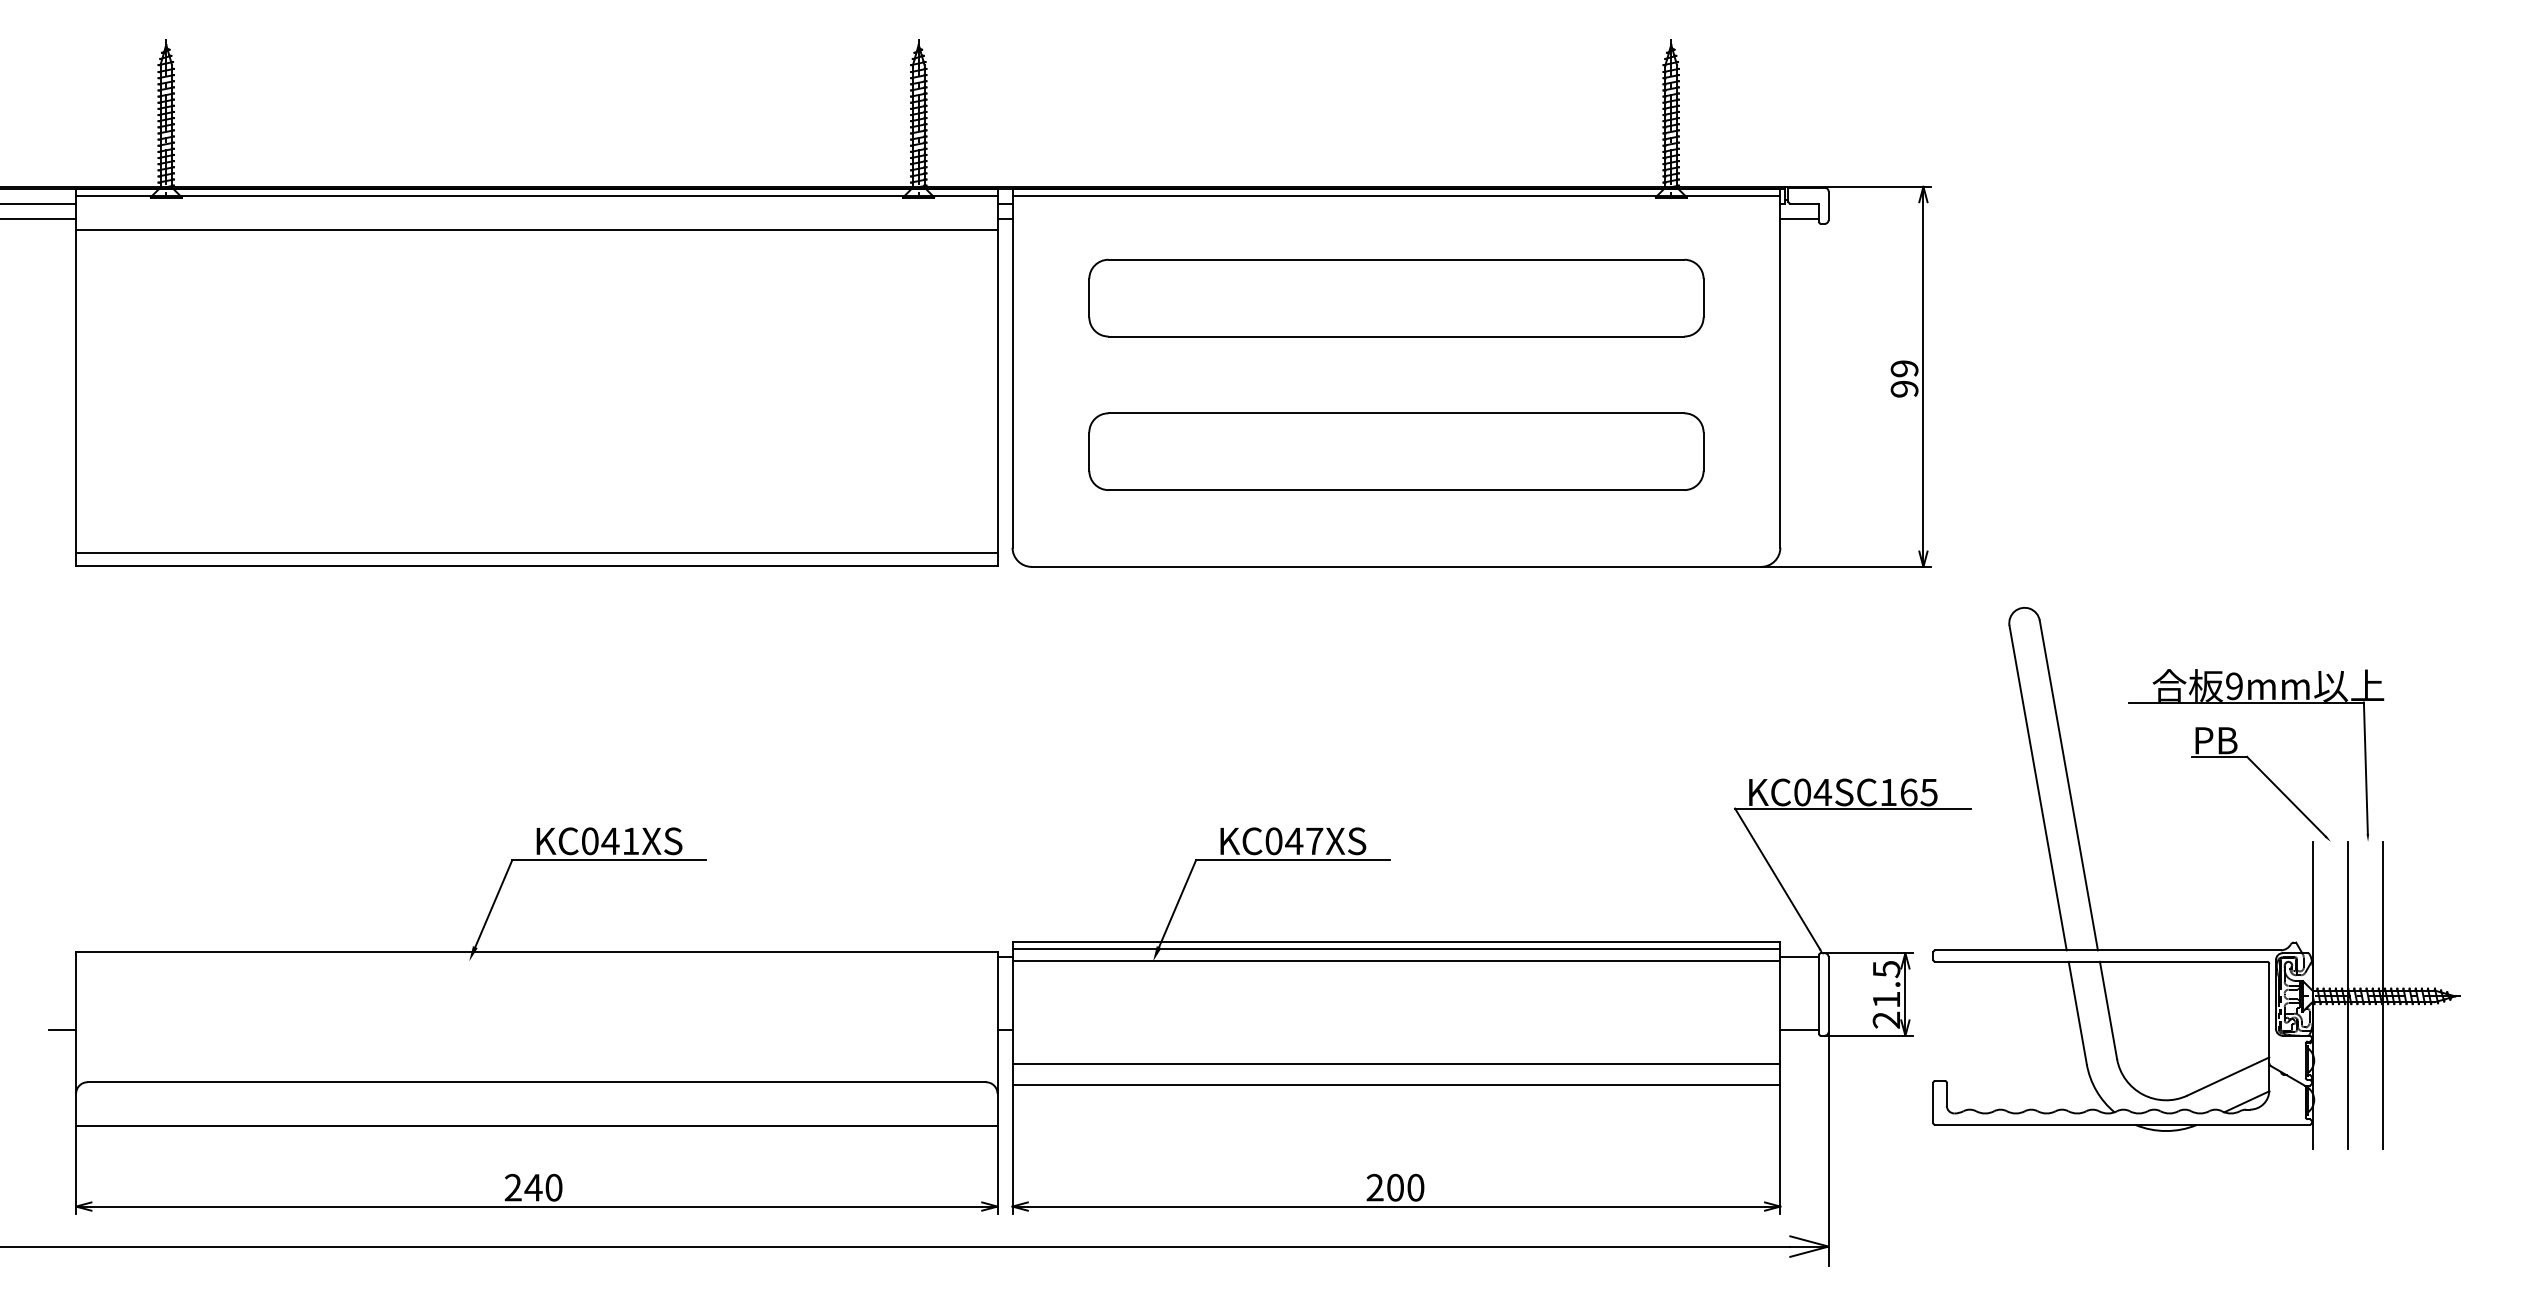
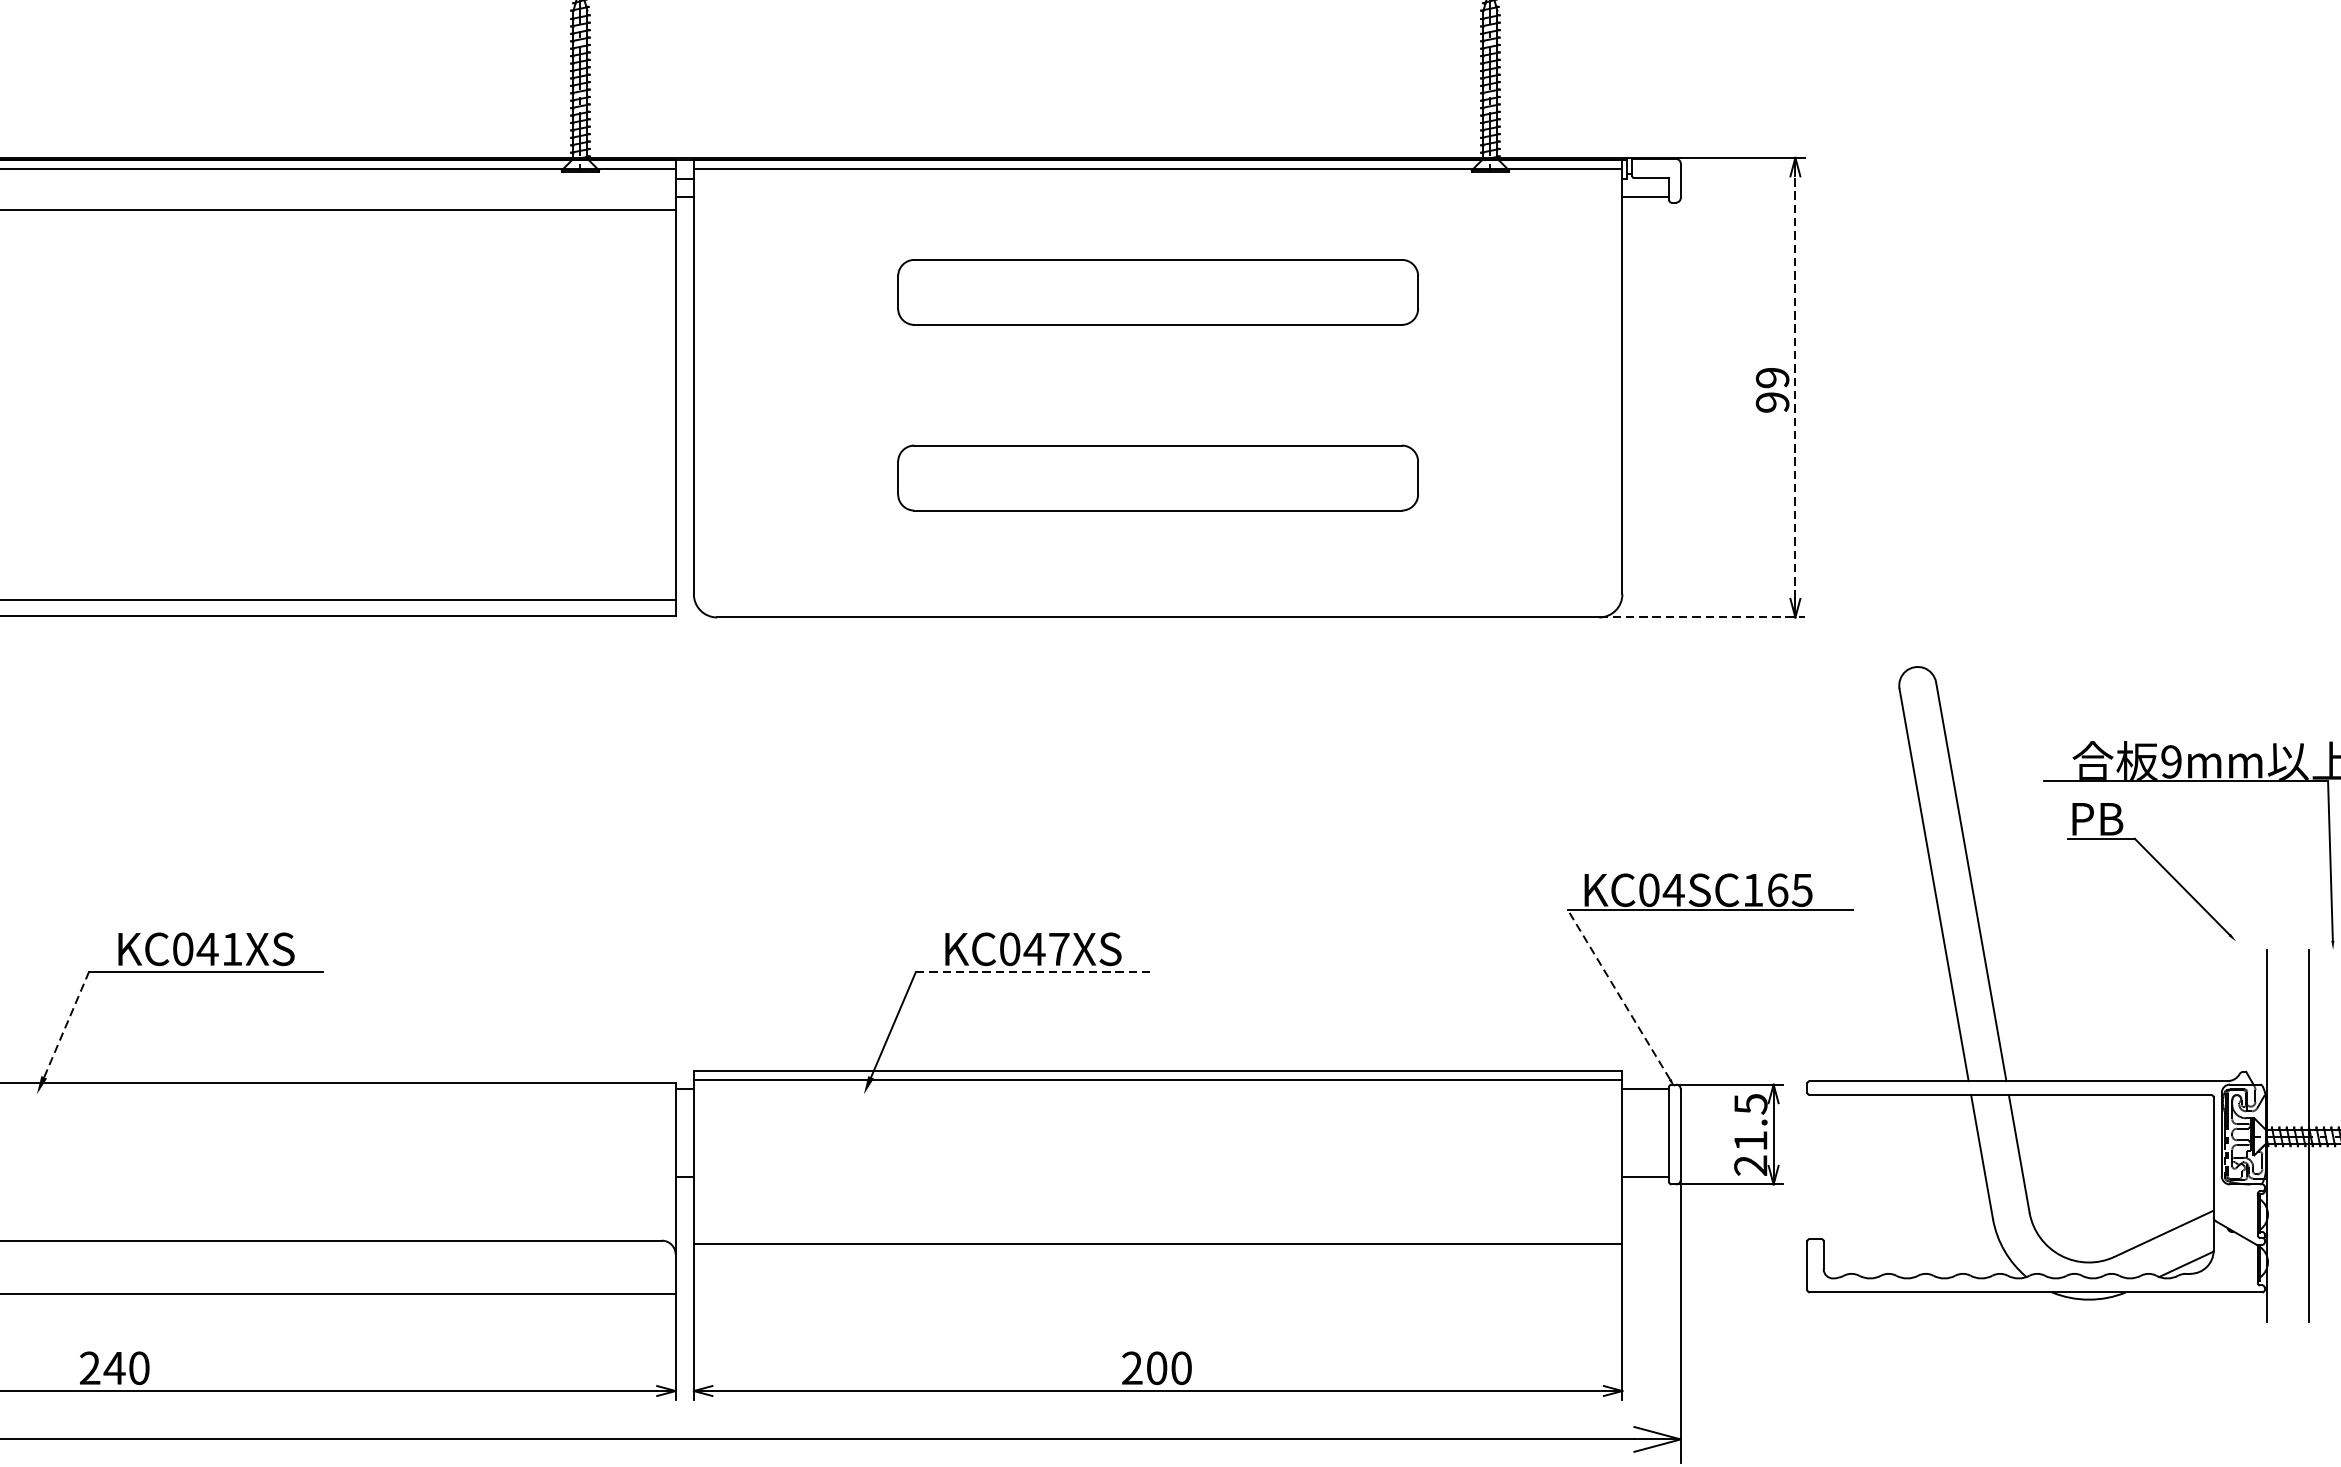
part: (1396, 297) -> (1158, 291), size x0.7
line: (1923, 376) -> (1795, 387), solid -> dashed
part: (1396, 451) -> (1158, 477), size x0.7
line: (1846, 566) -> (1702, 616), solid -> dashed
part: (2266, 777) -> (2158, 863), moved
line: (1292, 860) -> (1032, 972), solid -> dashed
line: (1777, 878) -> (1618, 994), solid -> dashed
line: (494, 903) -> (67, 1024), solid -> dashed
line: (1396, 960) -> (1158, 1093), removed
line: (1396, 1064) -> (1158, 1219), removed

